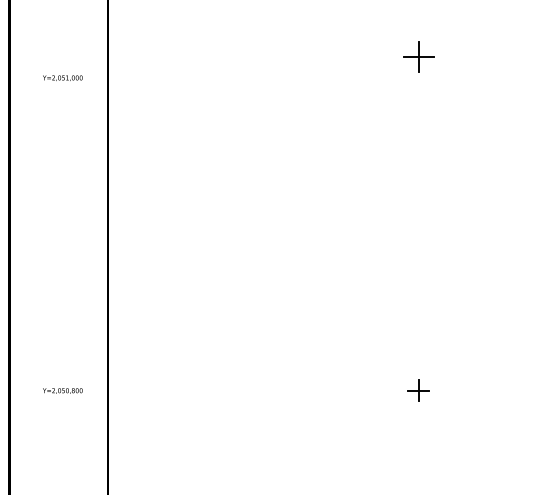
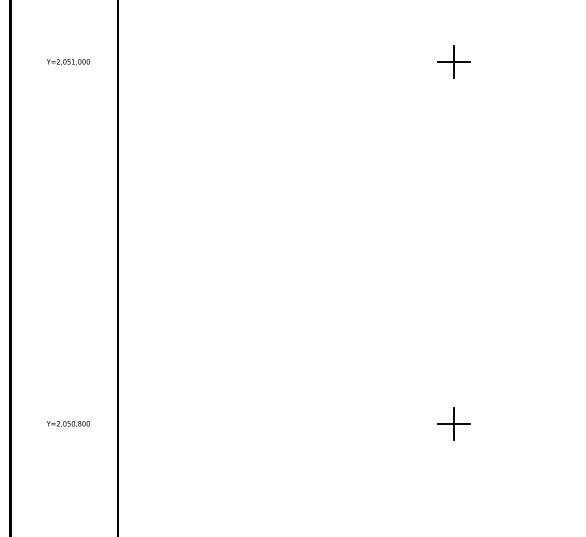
text: (62, 77) -> (68, 61), moved
part: (418, 390) -> (454, 423), size x1.43

